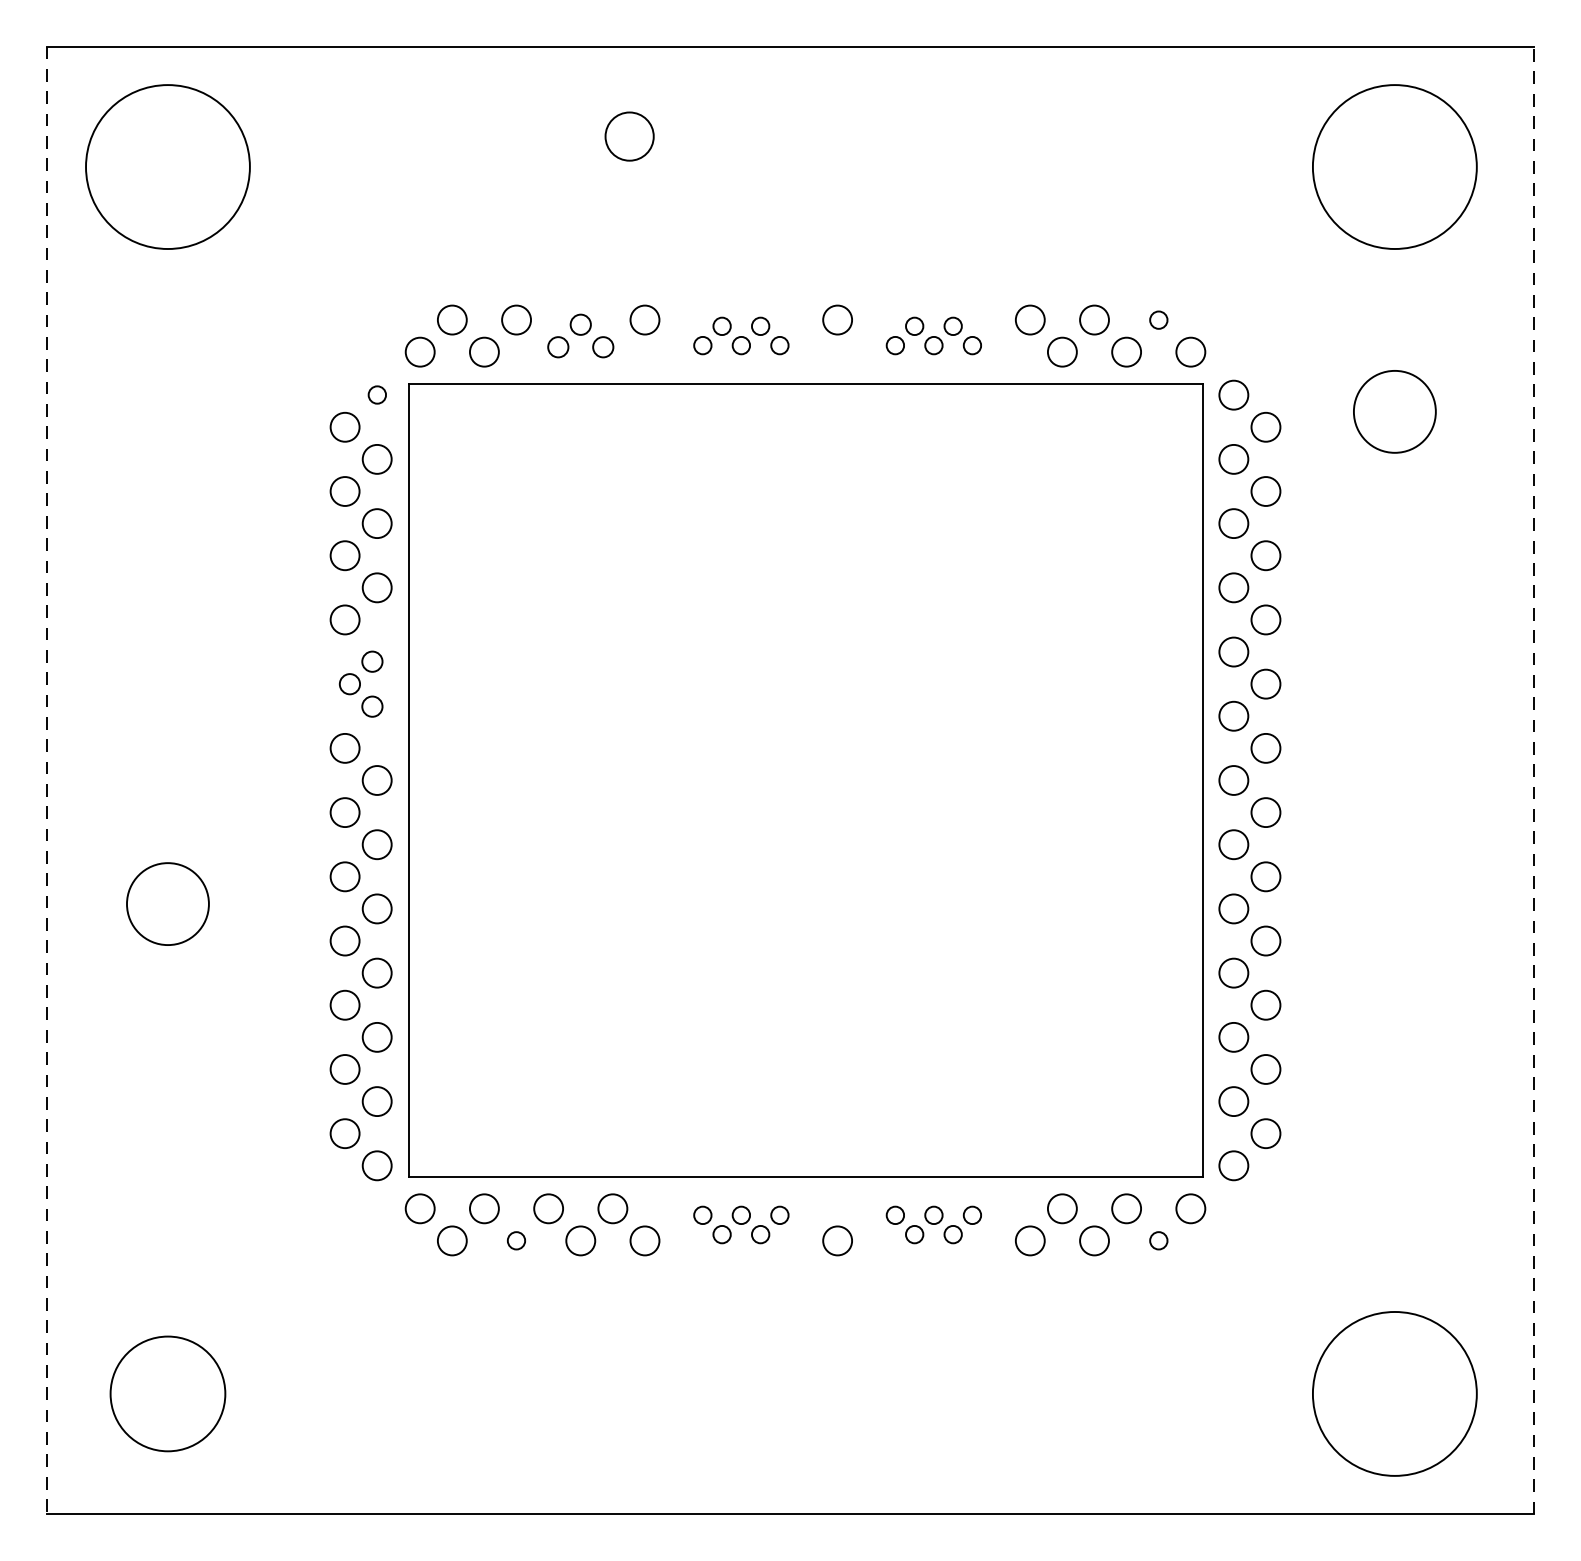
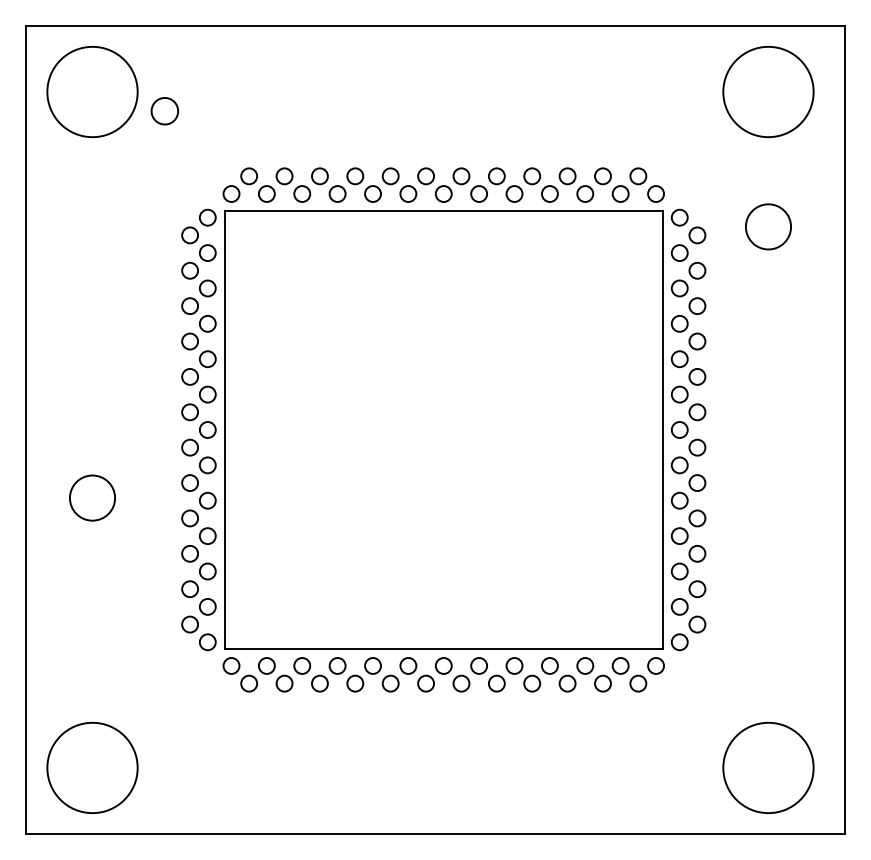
circle: (628, 137) -> (164, 111), moved
circle: (1158, 320) -> (638, 176), size x1.67
part: (579, 334) -> (319, 184), size x1.43
part: (741, 334) -> (408, 184), size x1.67
part: (933, 334) -> (514, 184), size x1.67
circle: (376, 394) -> (207, 217), size x1.67
part: (360, 683) -> (198, 376), size x1.43
line: (1532, 779) -> (844, 429), dashed -> solid
line: (48, 781) -> (26, 430), dashed -> solid
part: (741, 1224) -> (408, 674), size x1.67
part: (933, 1224) -> (514, 674), size x1.67
circle: (516, 1240) -> (284, 683), size x1.67
circle: (1158, 1240) -> (638, 683), size x1.67
circle: (167, 1393) -> (92, 767), size x1.43

